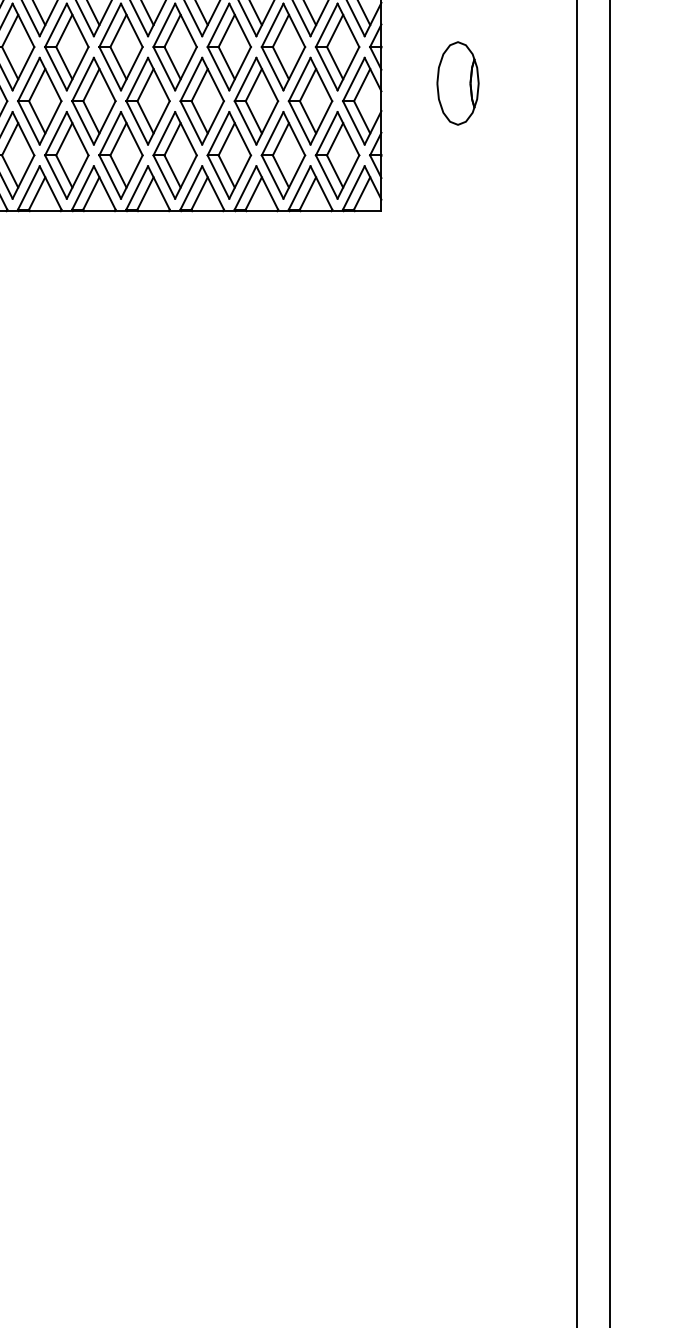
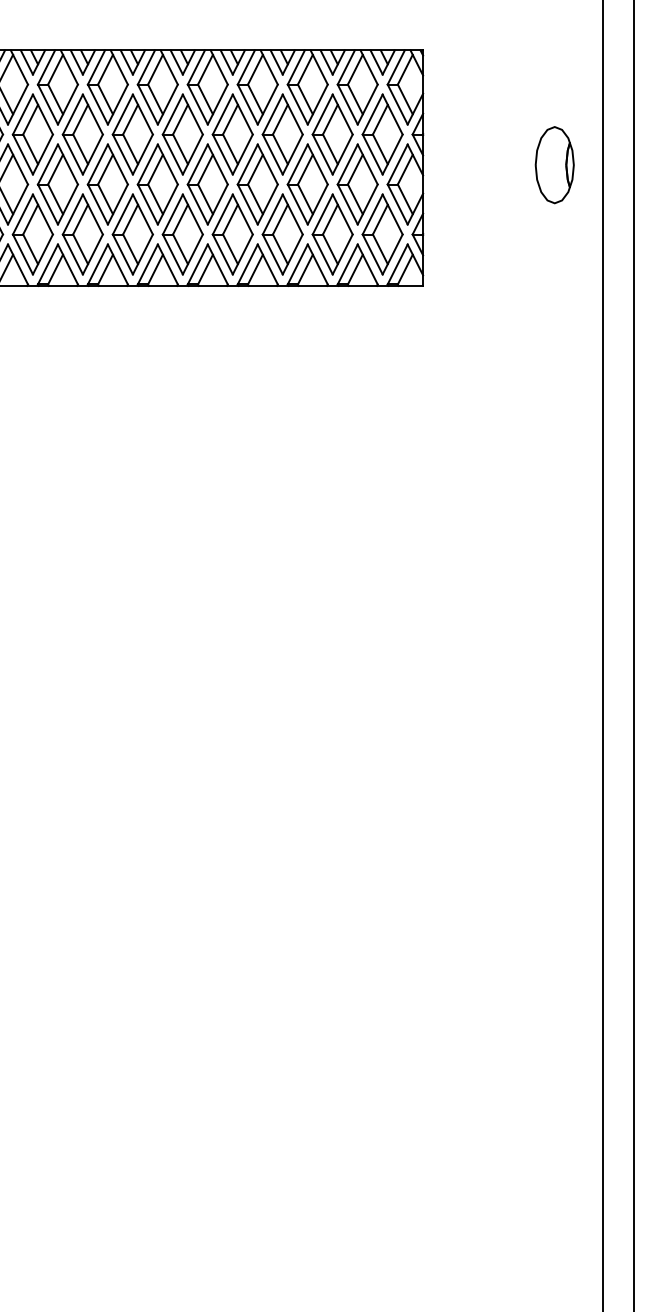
part: (457, 83) -> (554, 165), moved

